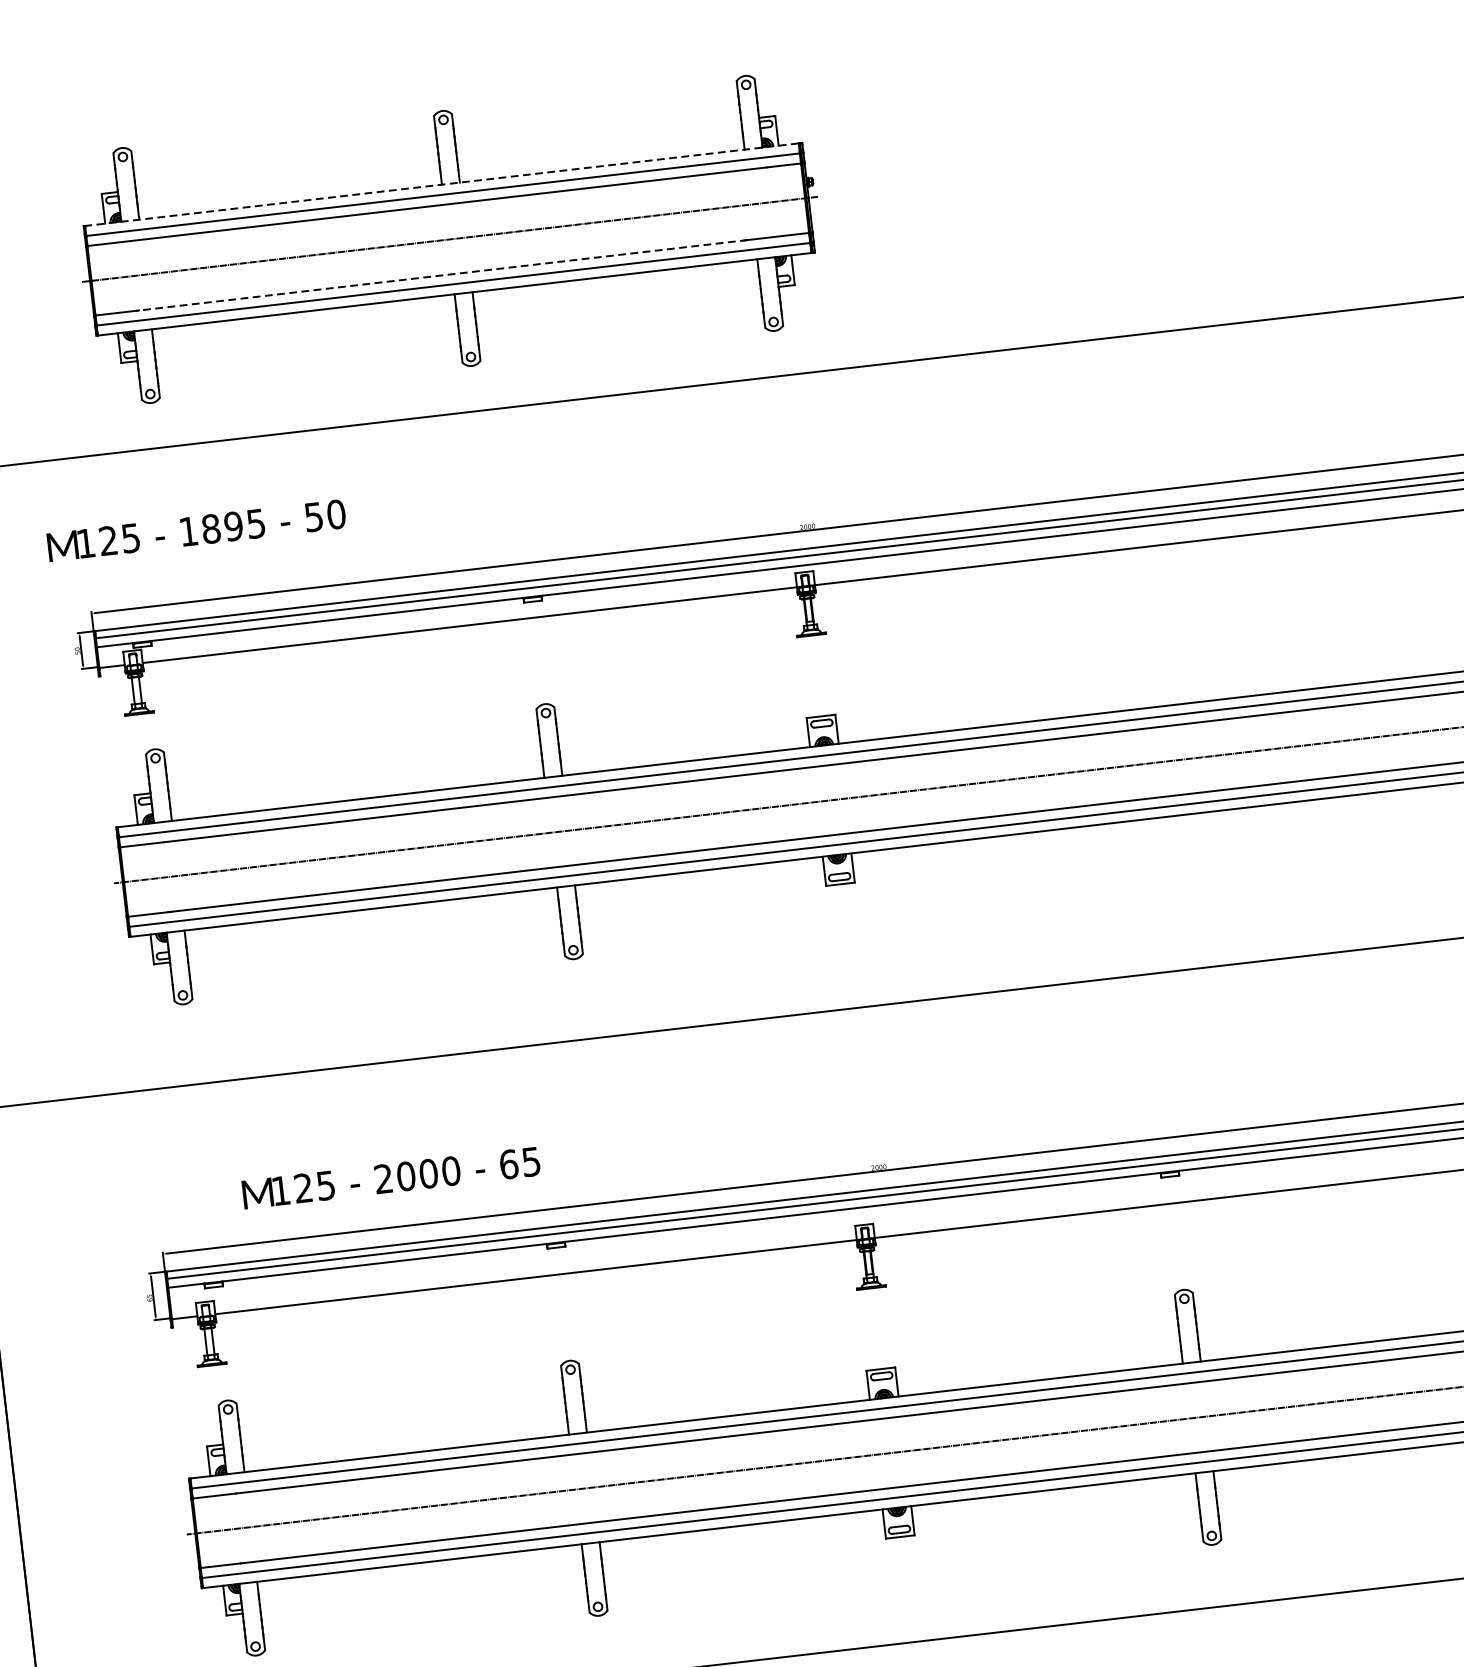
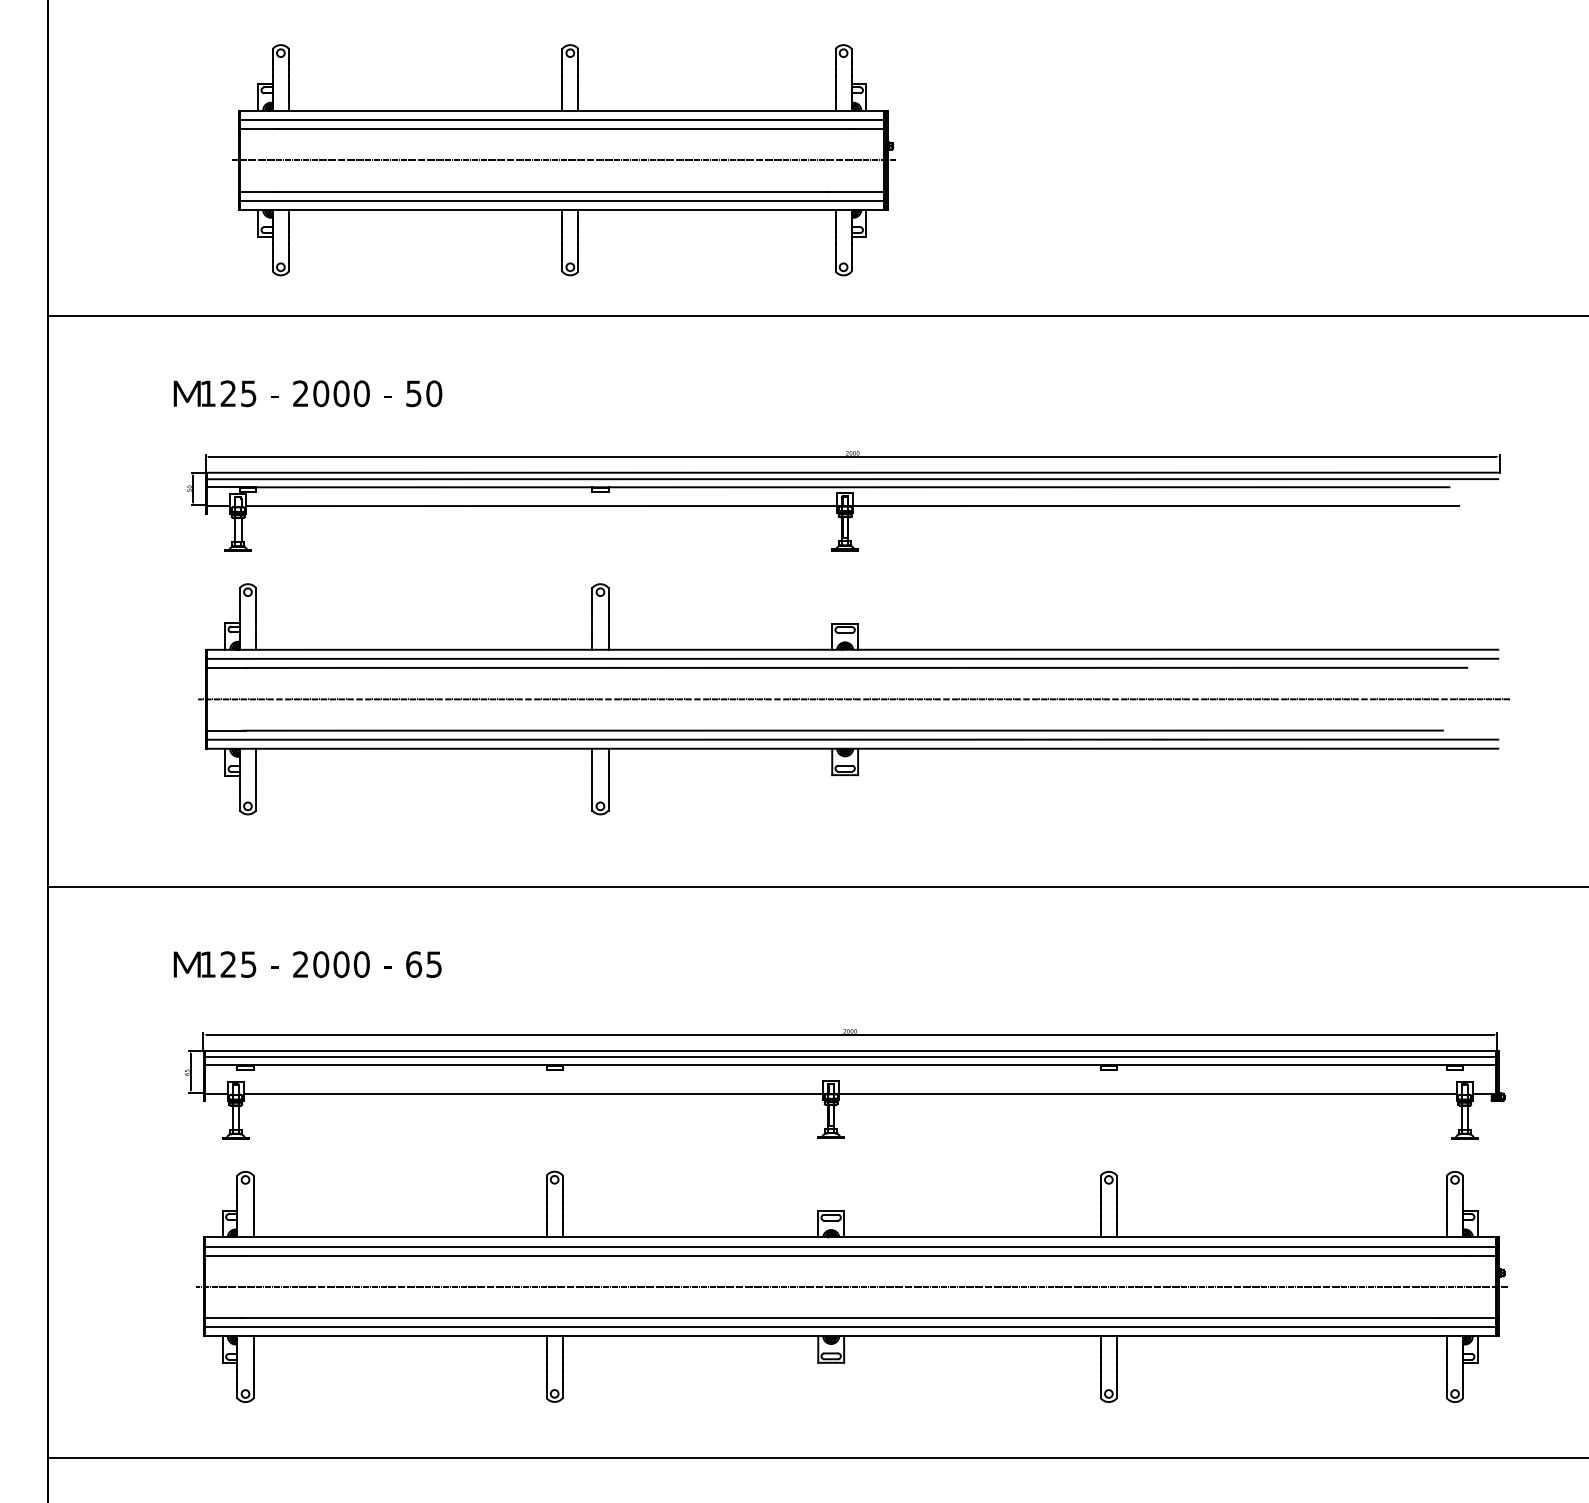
line: (441, 184) -> (561, 110), dashed -> solid
line: (441, 275) -> (552, 191), dashed -> solid
text: (222, 527) -> (331, 393), 1895 -> 2000
text: (391, 1178) -> (307, 964), moved

